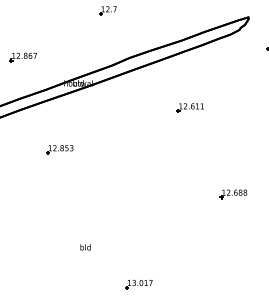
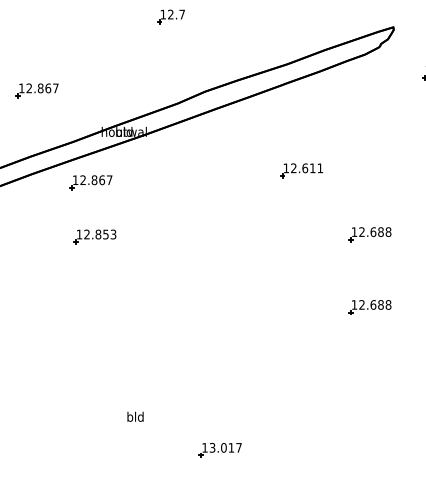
part: (56, 115) -> (89, 182), added
part: (233, 148) -> (369, 234), added
text: (85, 247) -> (135, 417), moved

